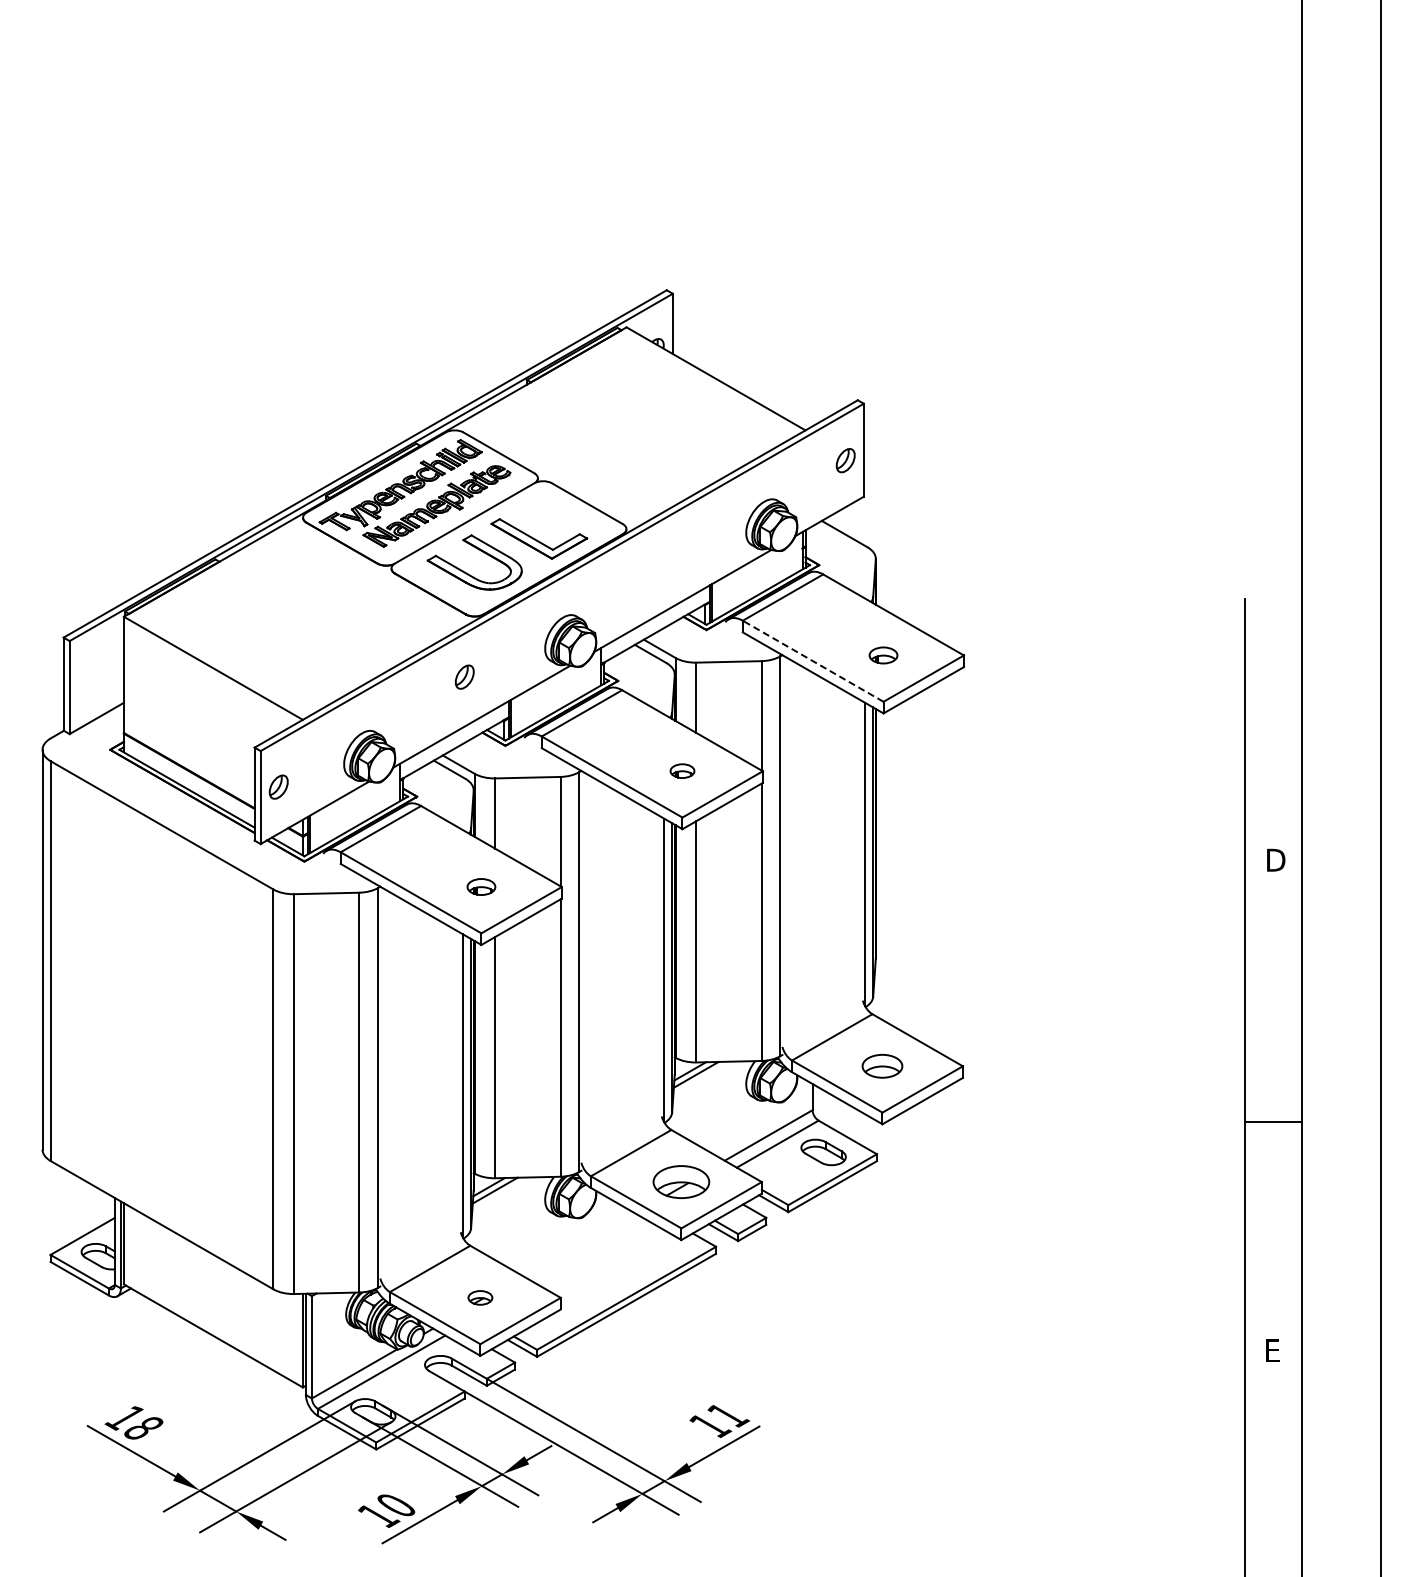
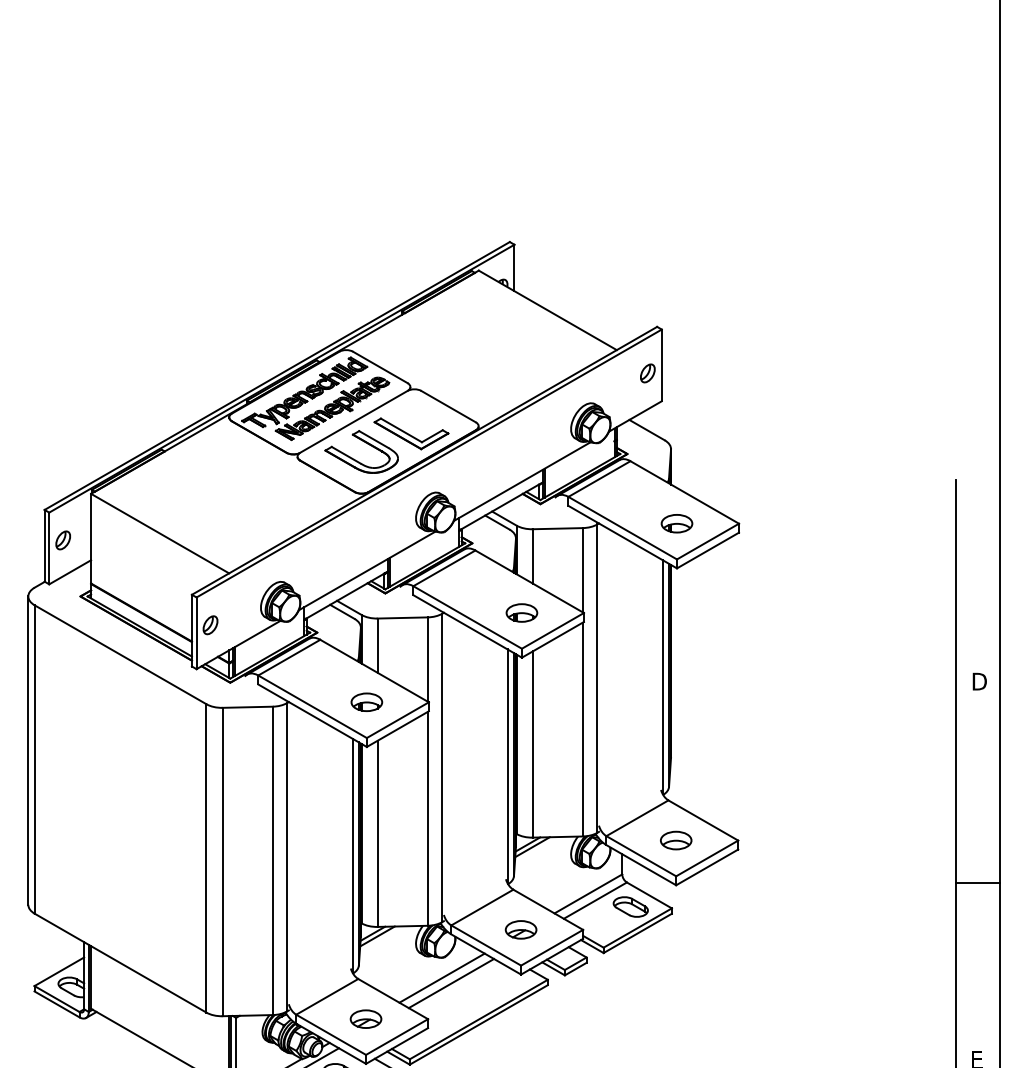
part: (883, 655) -> (676, 523), size x1.43
line: (812, 661) -> (622, 528), dashed -> solid
part: (464, 676) -> (63, 539), moved
part: (682, 770) -> (521, 612), size x1.67
part: (481, 886) -> (366, 701), size x1.43
part: (681, 1181) -> (521, 929), size x0.71
line: (578, 1244) -> (441, 978), added
line: (590, 1251) -> (450, 983), added
part: (480, 1297) -> (366, 1018), size x1.67

